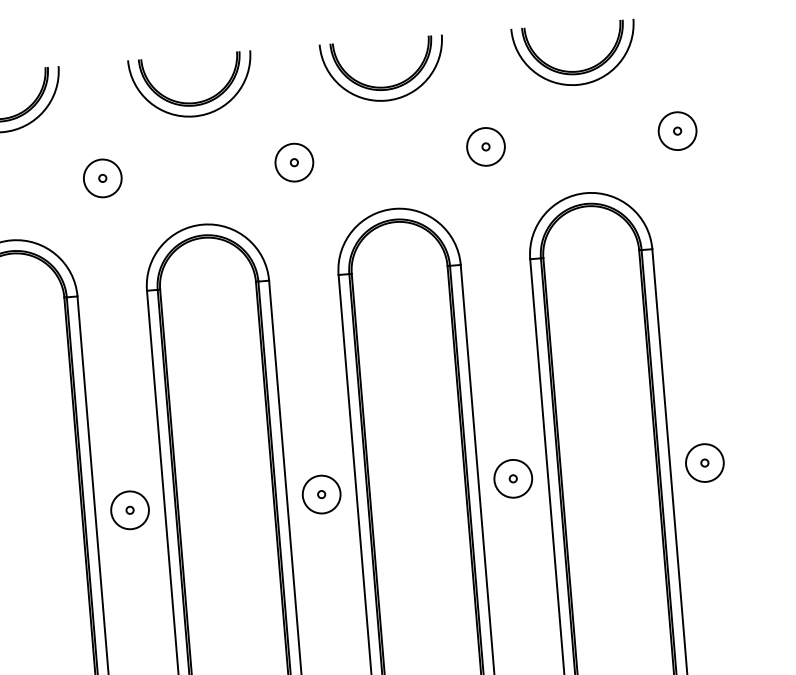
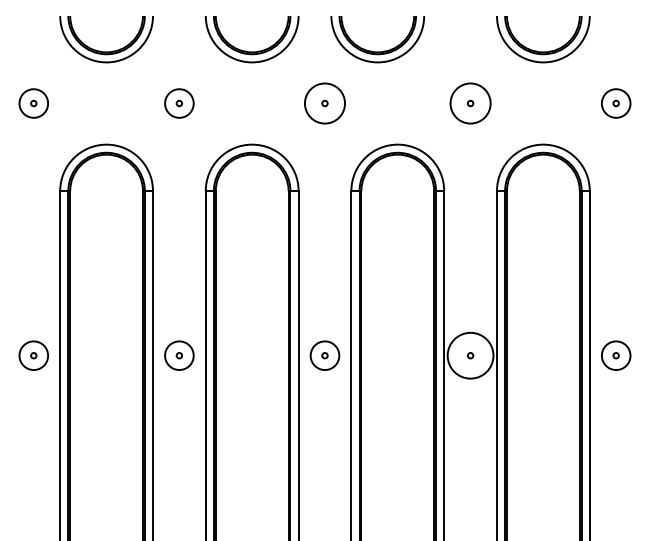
part: (384, 86) -> (377, 51), moved
circle: (485, 146) -> (470, 103), size x1.4
circle: (293, 162) -> (324, 103), size x1.4
circle: (513, 478) -> (470, 355), size x1.6

